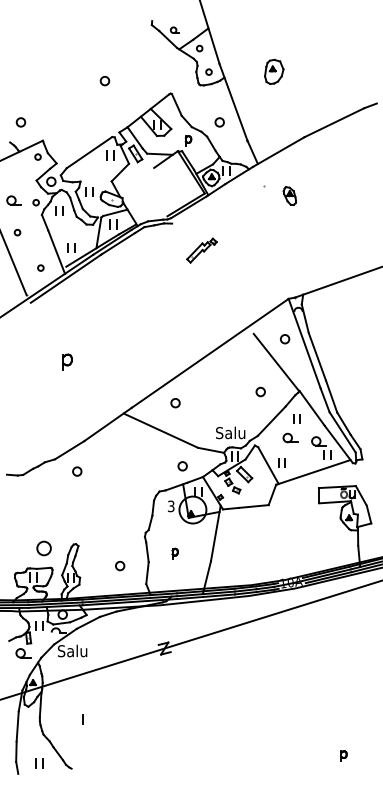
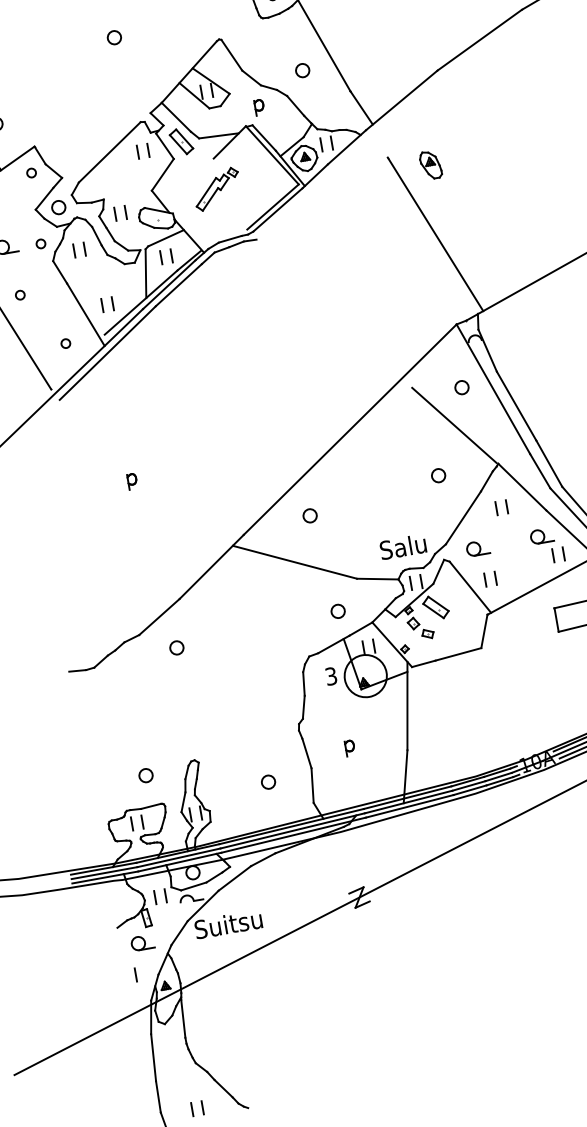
line: (284, 239) -> (434, 233), added
part: (201, 250) -> (216, 189), moved
part: (67, 361) -> (132, 480), size x0.62
part: (290, 437) -> (477, 547), moved
circle: (43, 548) -> (145, 775), size x0.62
text: (83, 651) -> (234, 923), Salu -> Suitsu
line: (82, 719) -> (135, 974), moved

